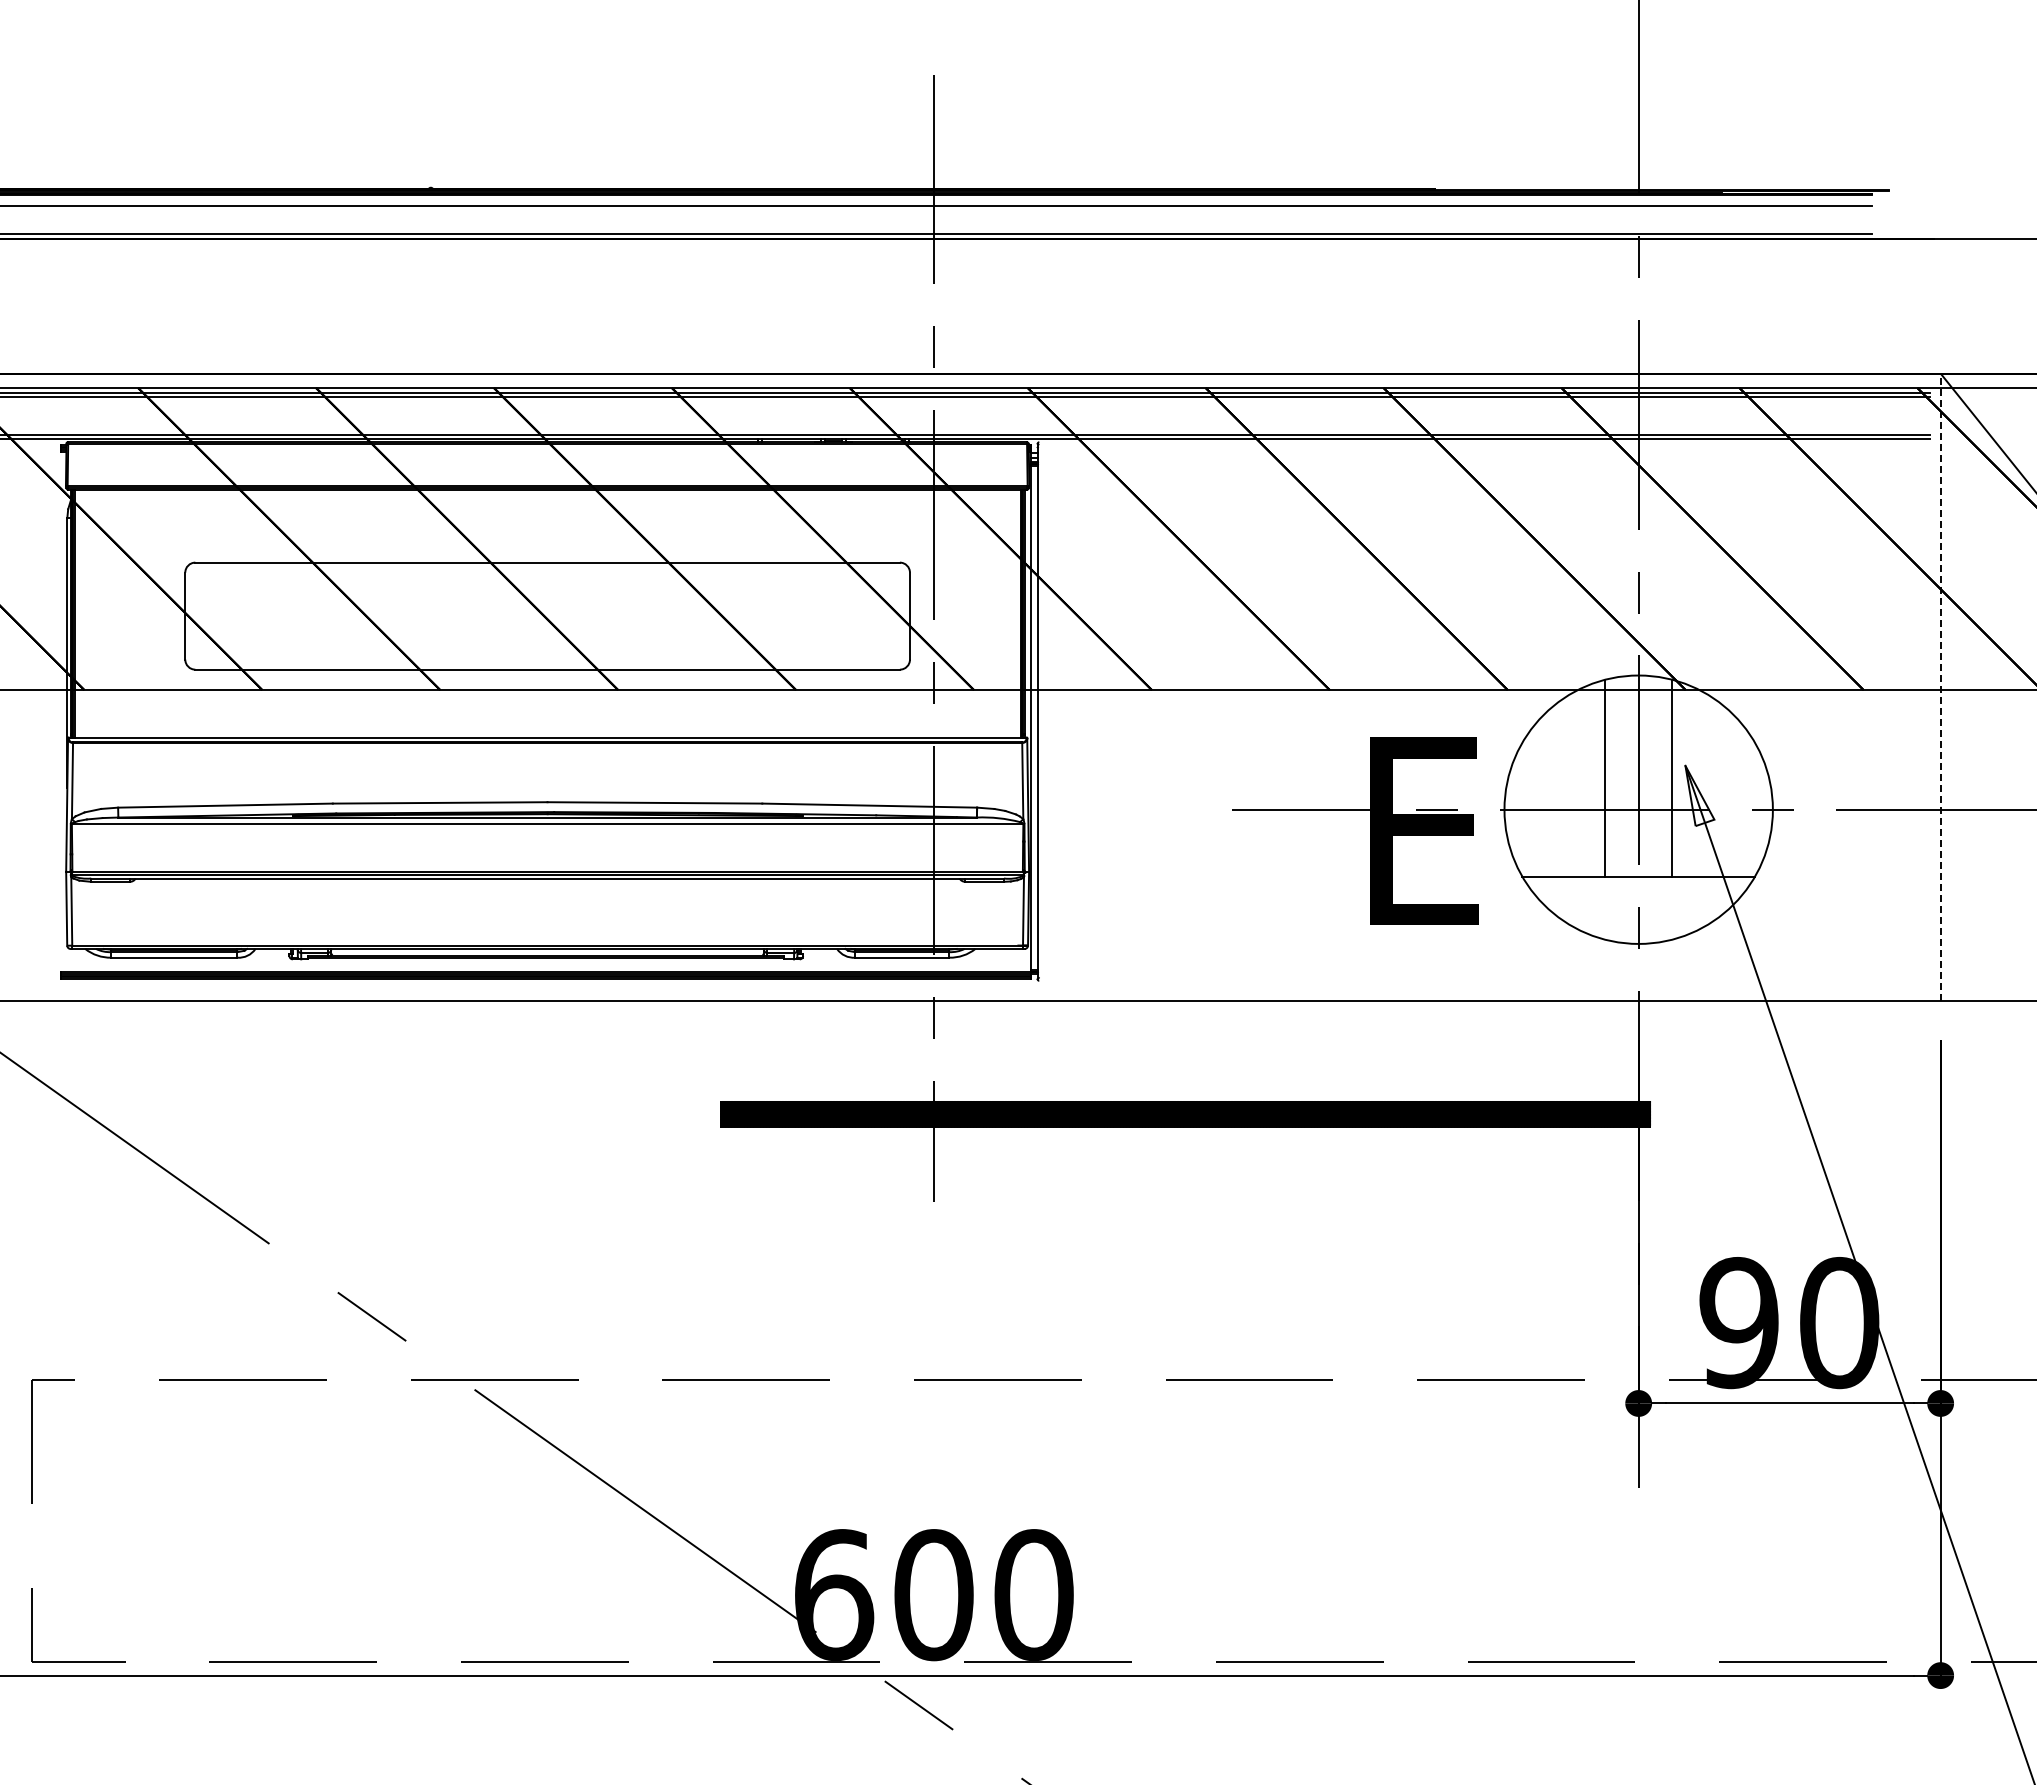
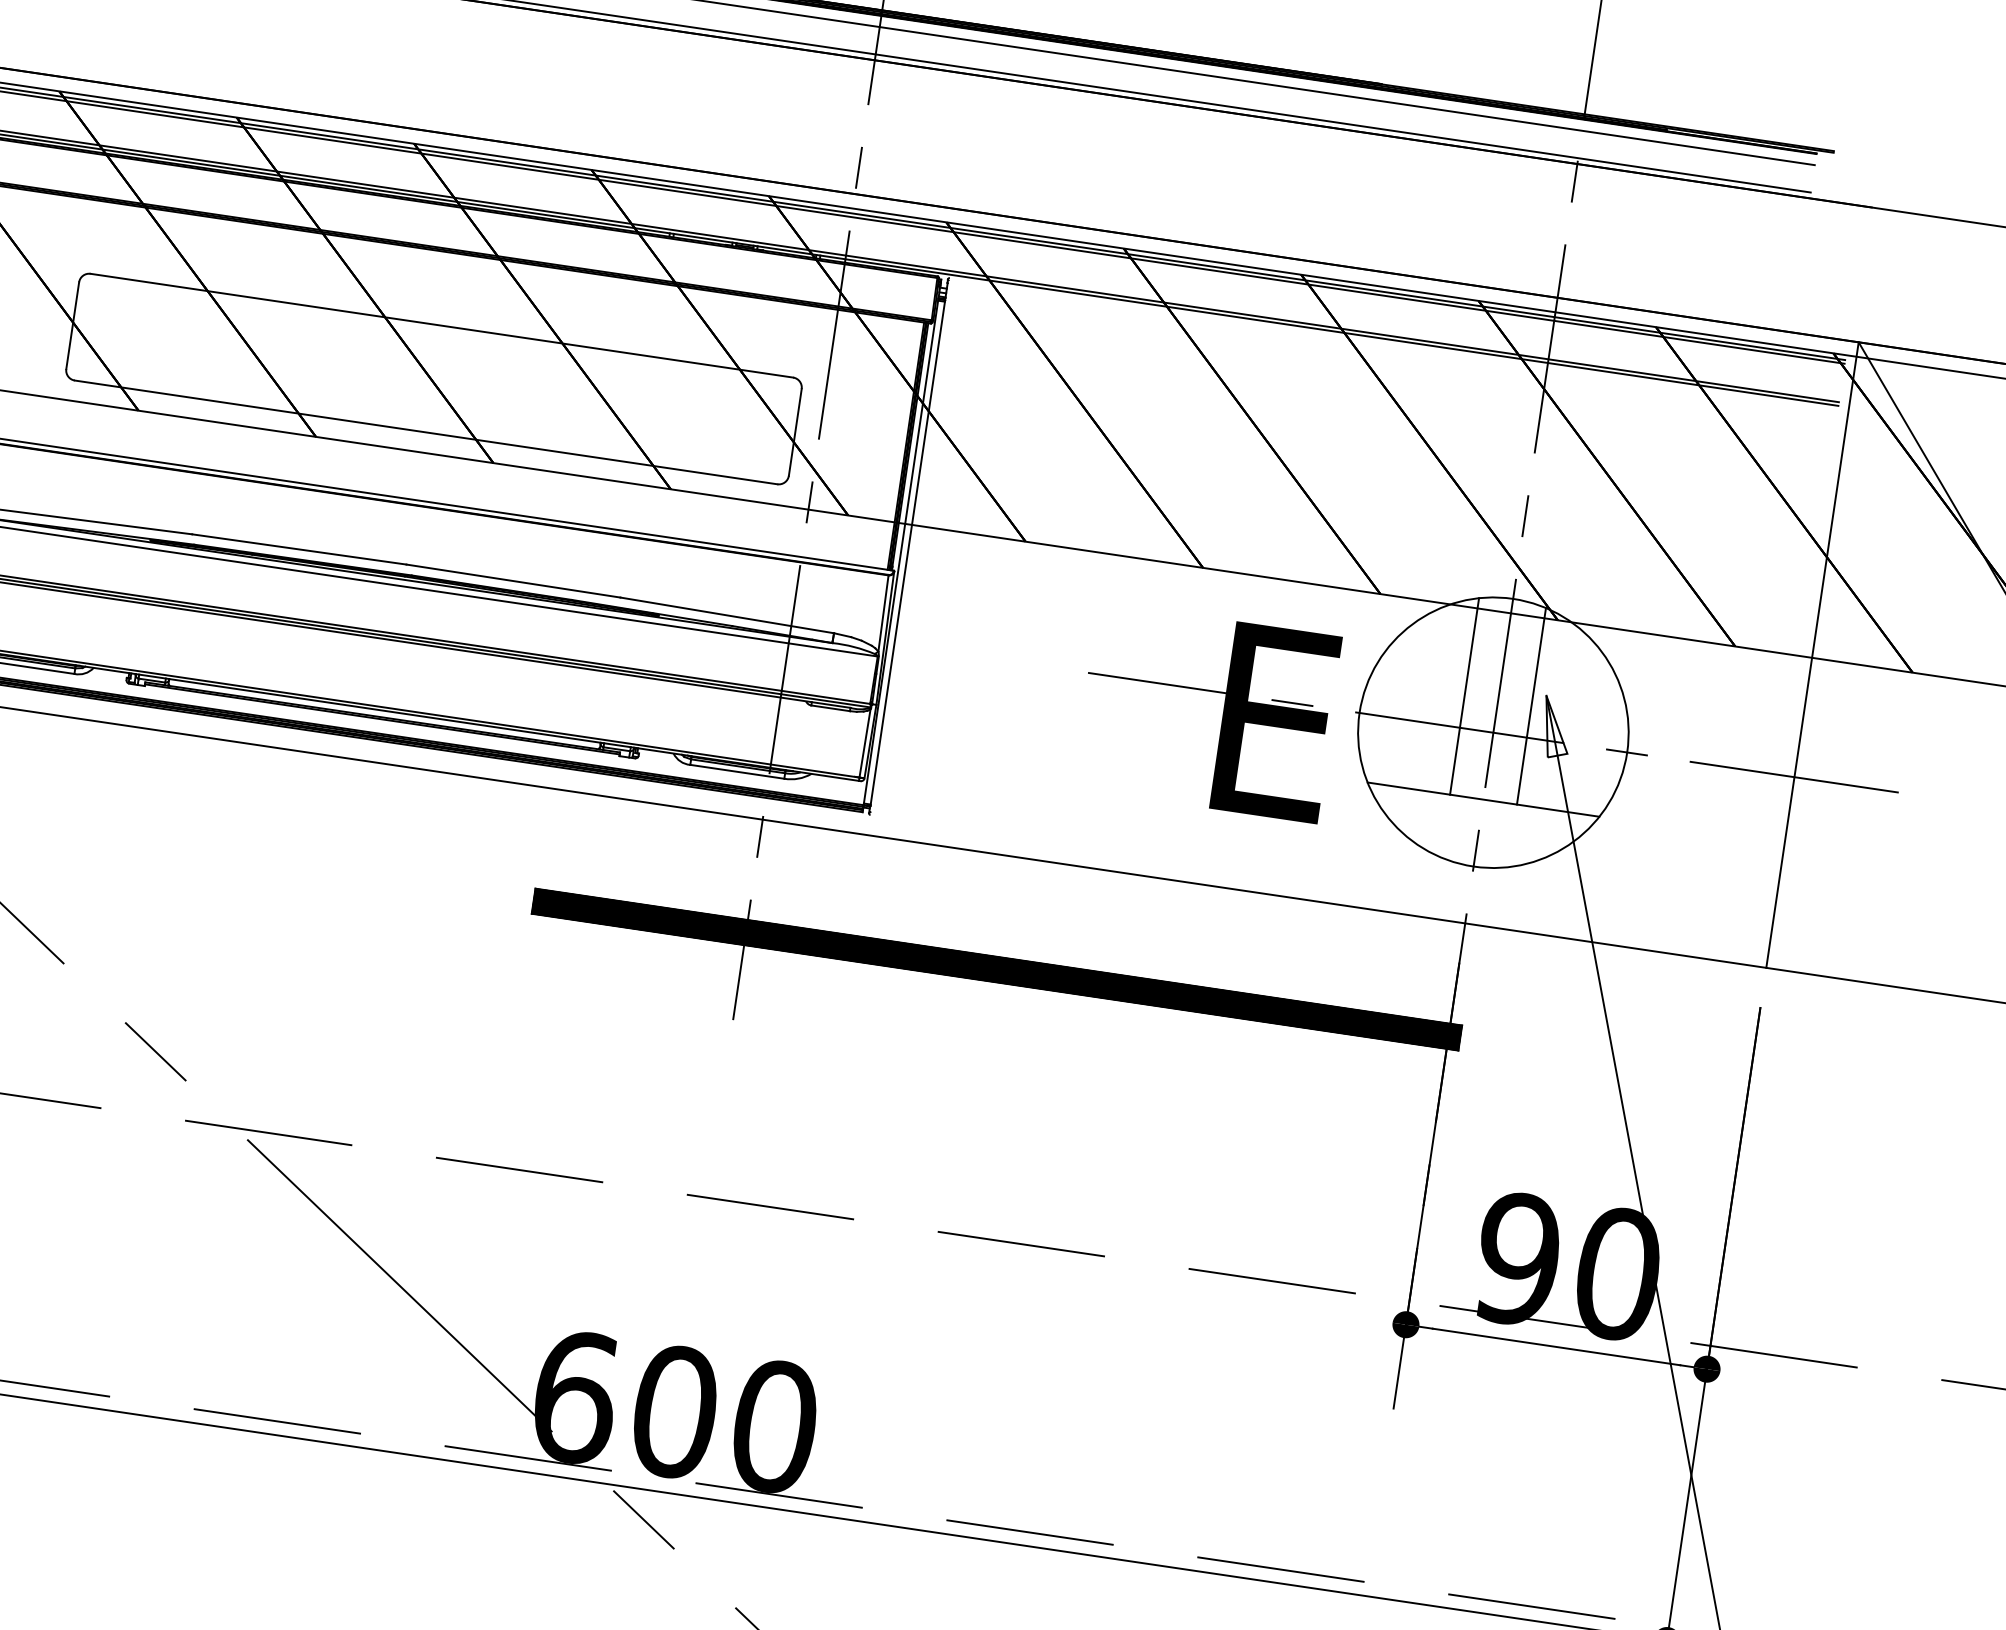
line: (1940, 687) -> (1812, 655), dashed -> solid

